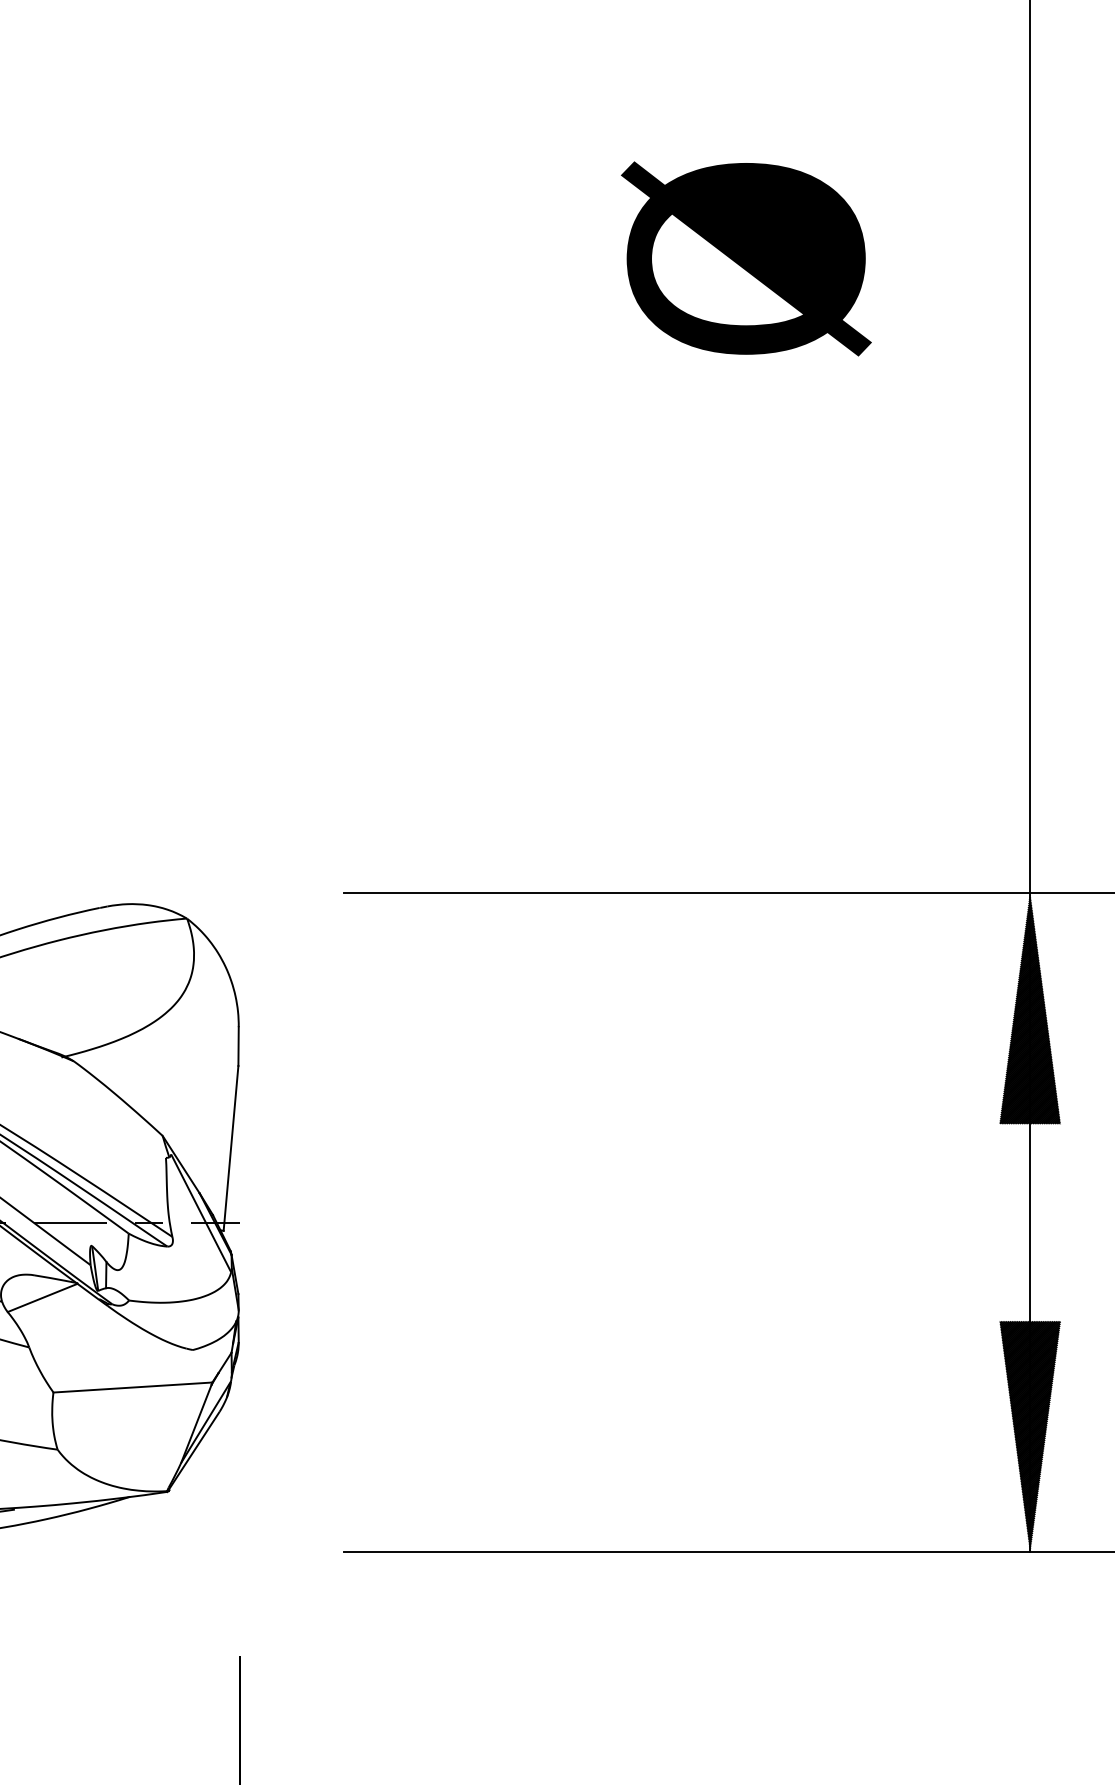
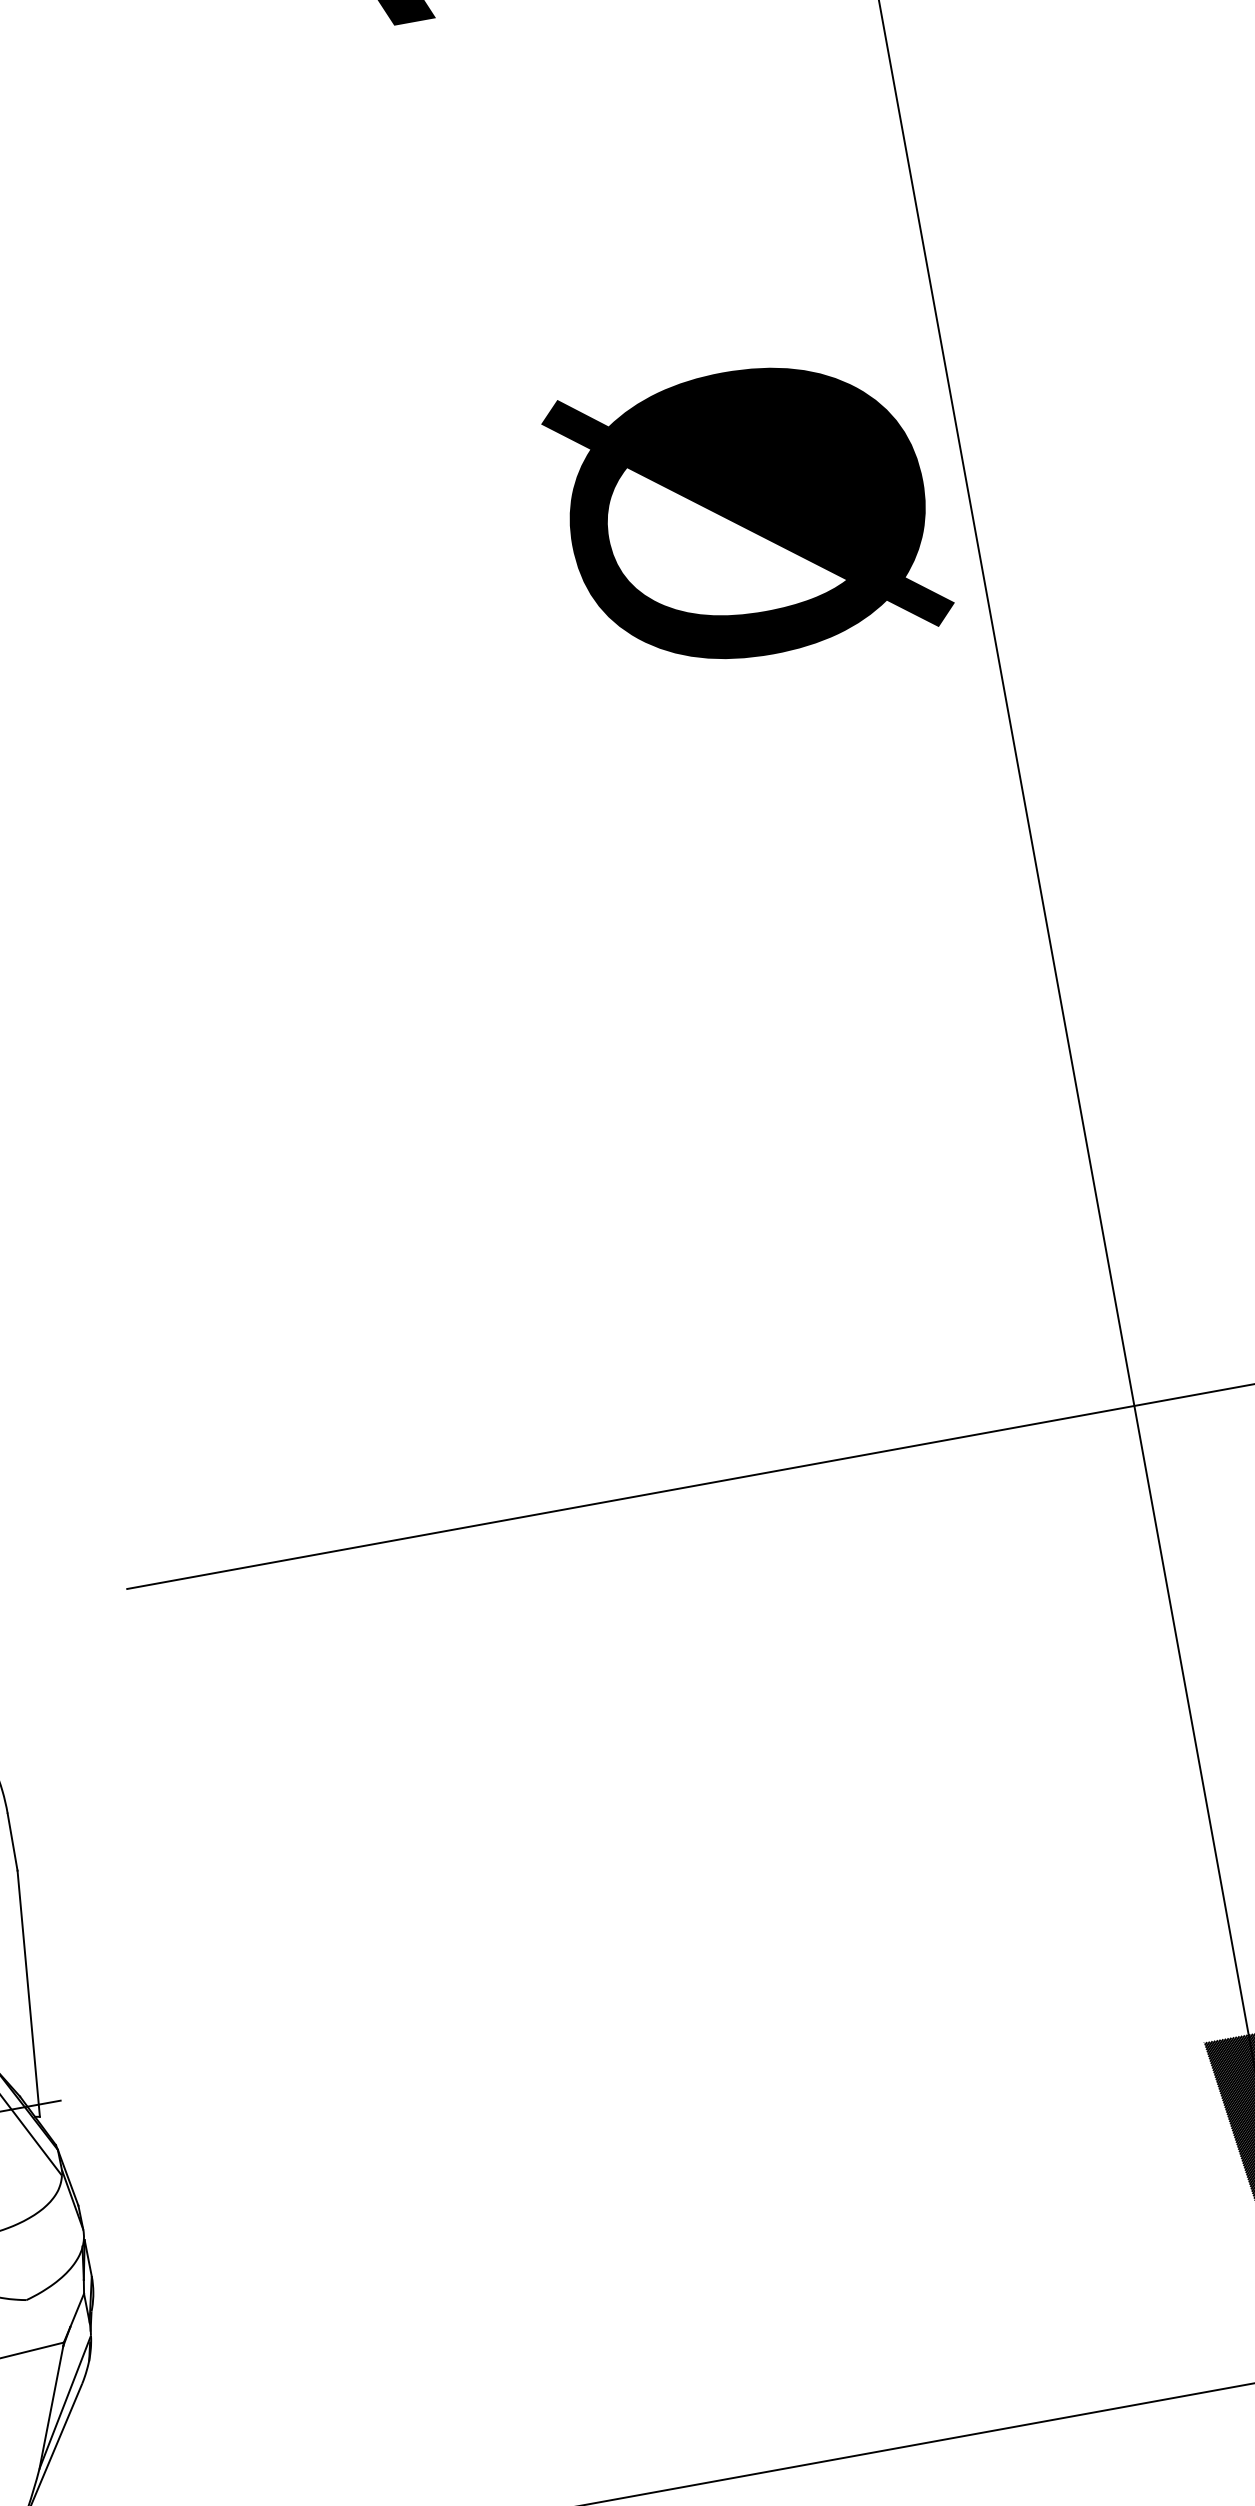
text: (746, 258) -> (748, 512), moved
hatch: (1029, 1008) -> (1164, 1575), removed

